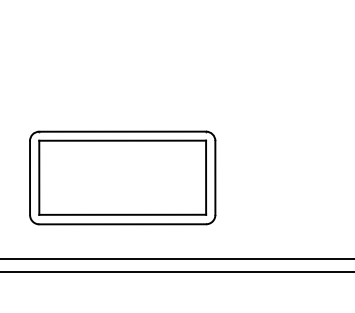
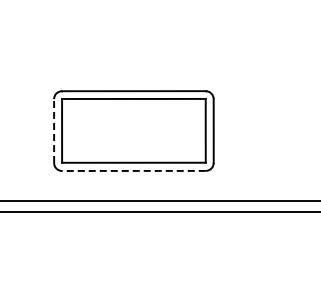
line: (30, 178) -> (54, 131), solid -> dashed
line: (122, 223) -> (133, 170), solid -> dashed

